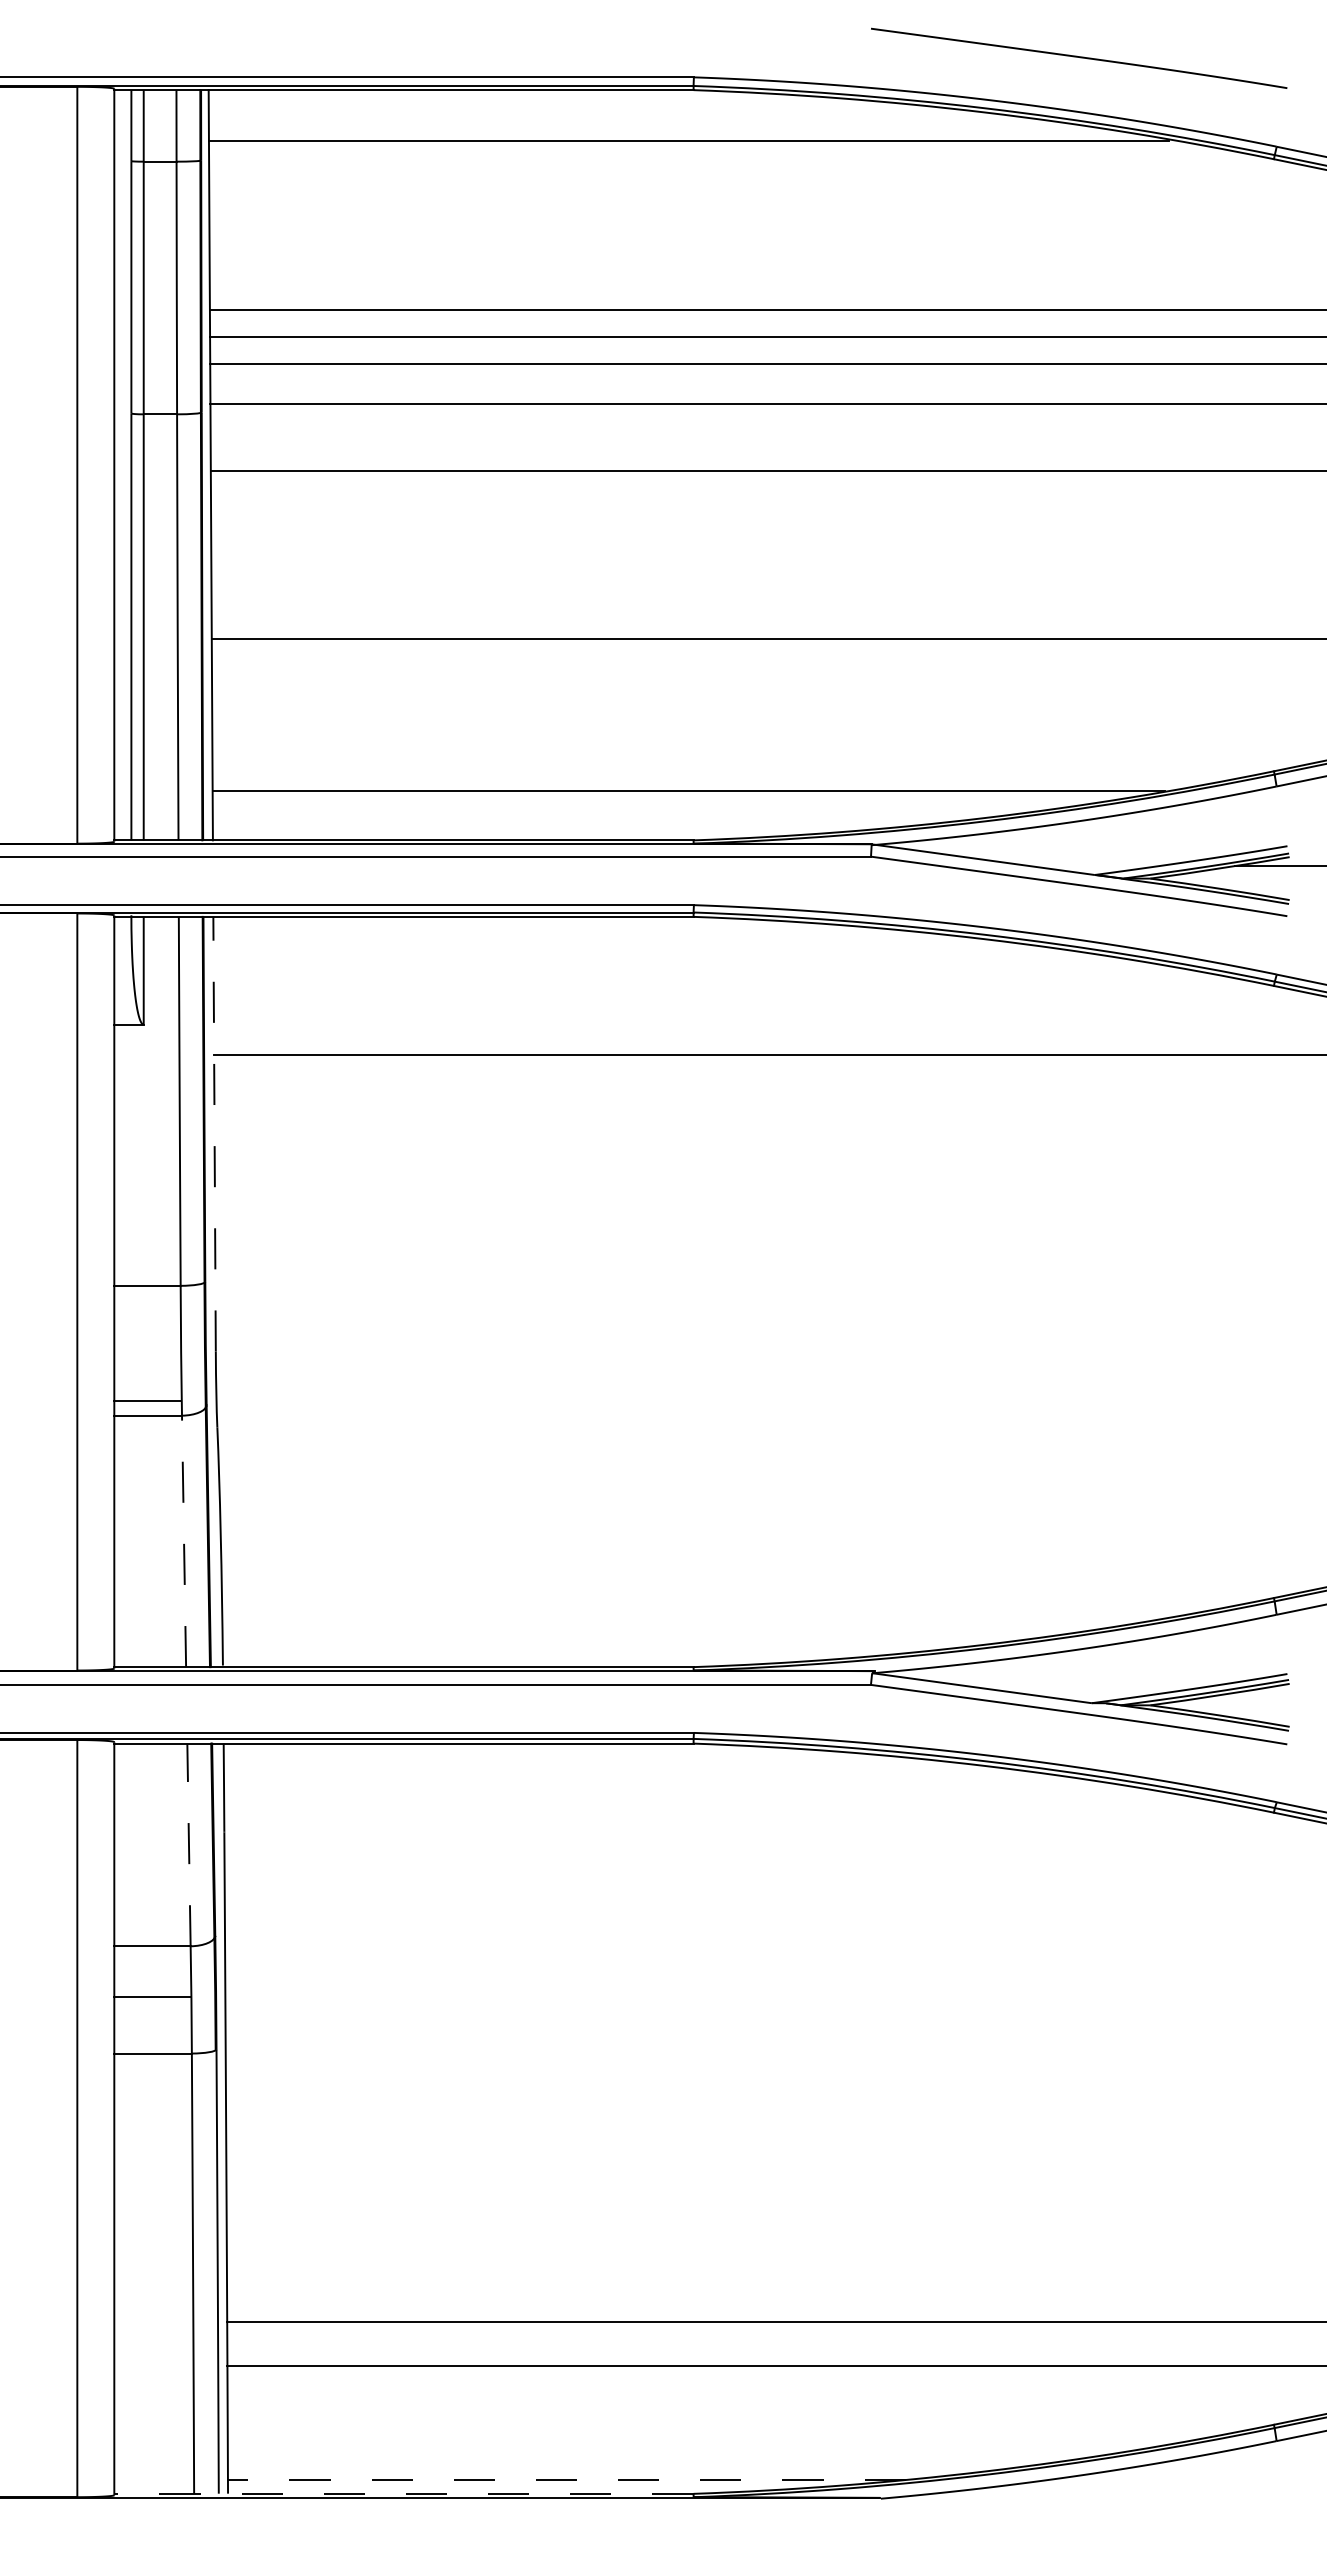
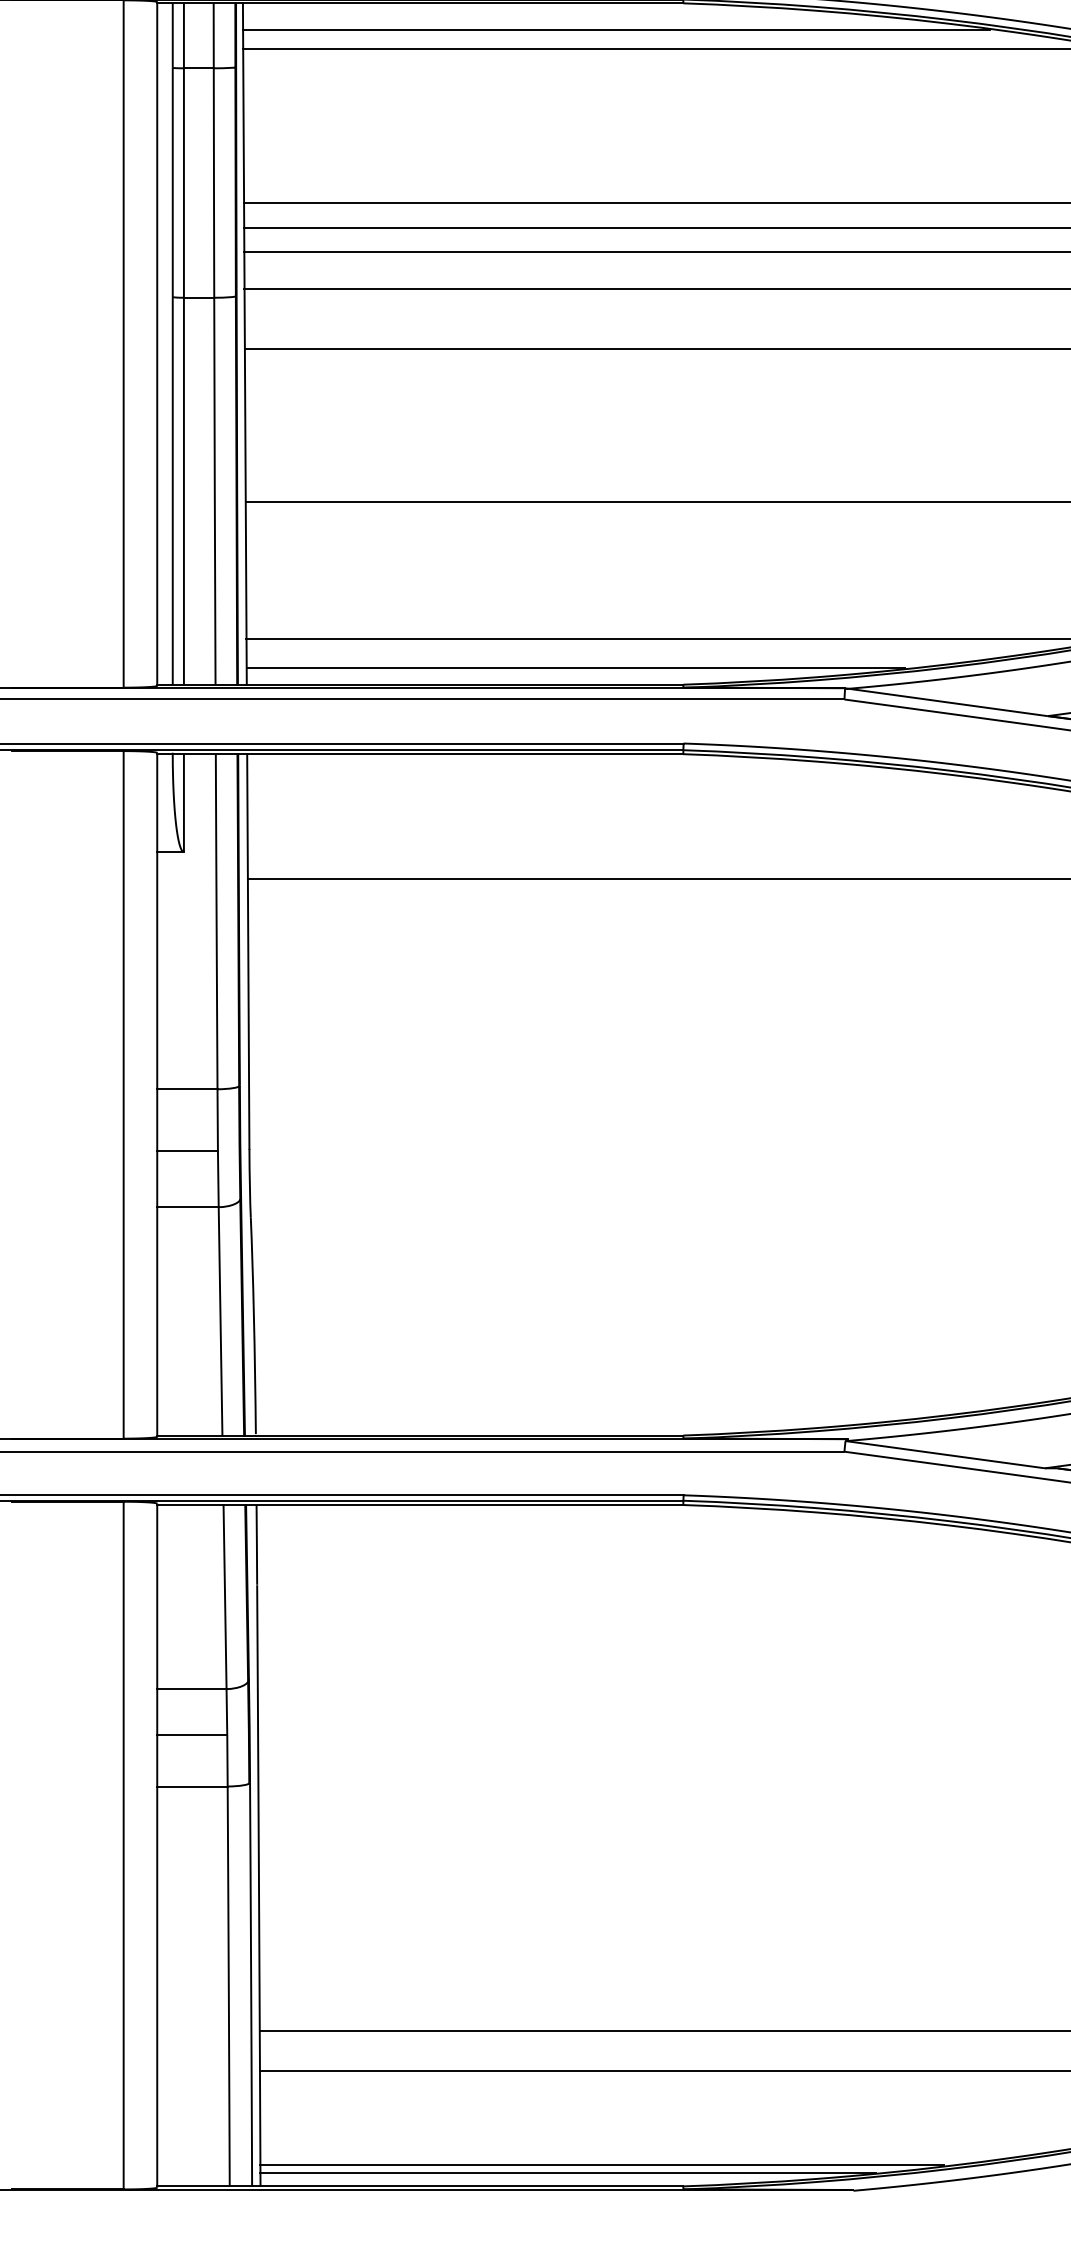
line: (619, 119) -> (616, 29), added
line: (574, 822) -> (575, 668), added
line: (214, 1133) -> (248, 950), dashed -> solid
line: (147, 1401) -> (187, 1151), moved
line: (184, 1541) -> (220, 1321), dashed -> solid
line: (188, 1844) -> (224, 1596), dashed -> solid
line: (603, 2470) -> (601, 2165), added
line: (566, 2479) -> (567, 2173), dashed -> solid
line: (403, 2493) -> (419, 2186), dashed -> solid

